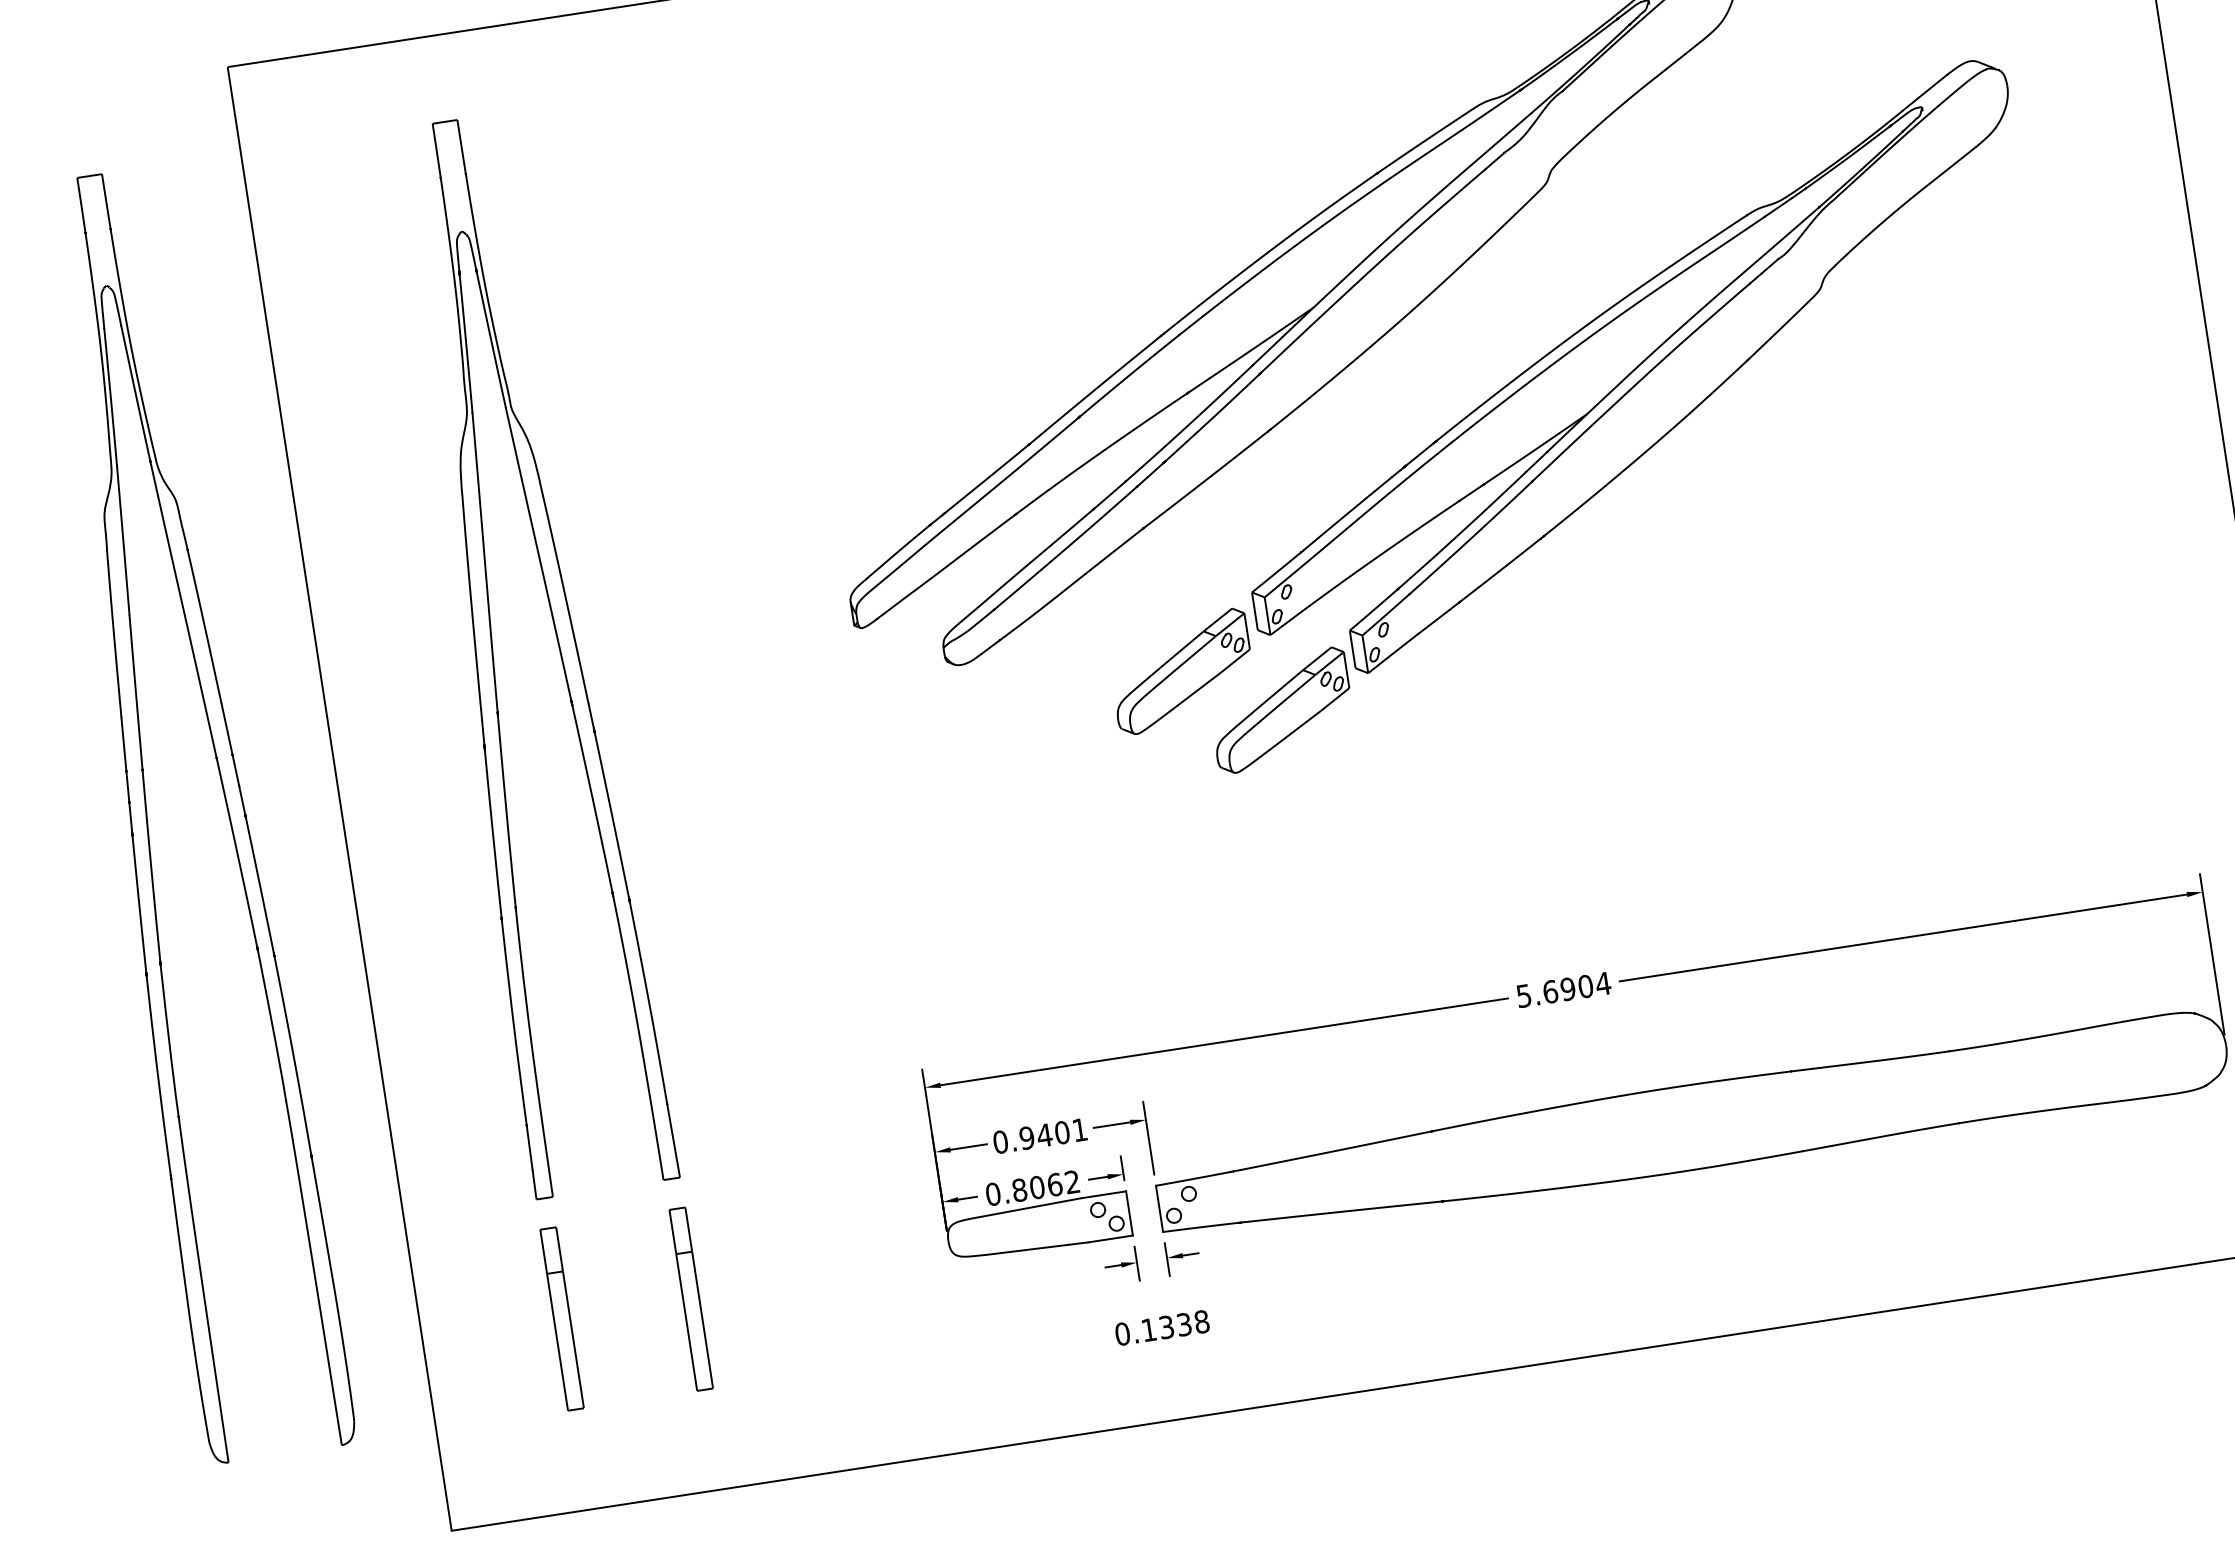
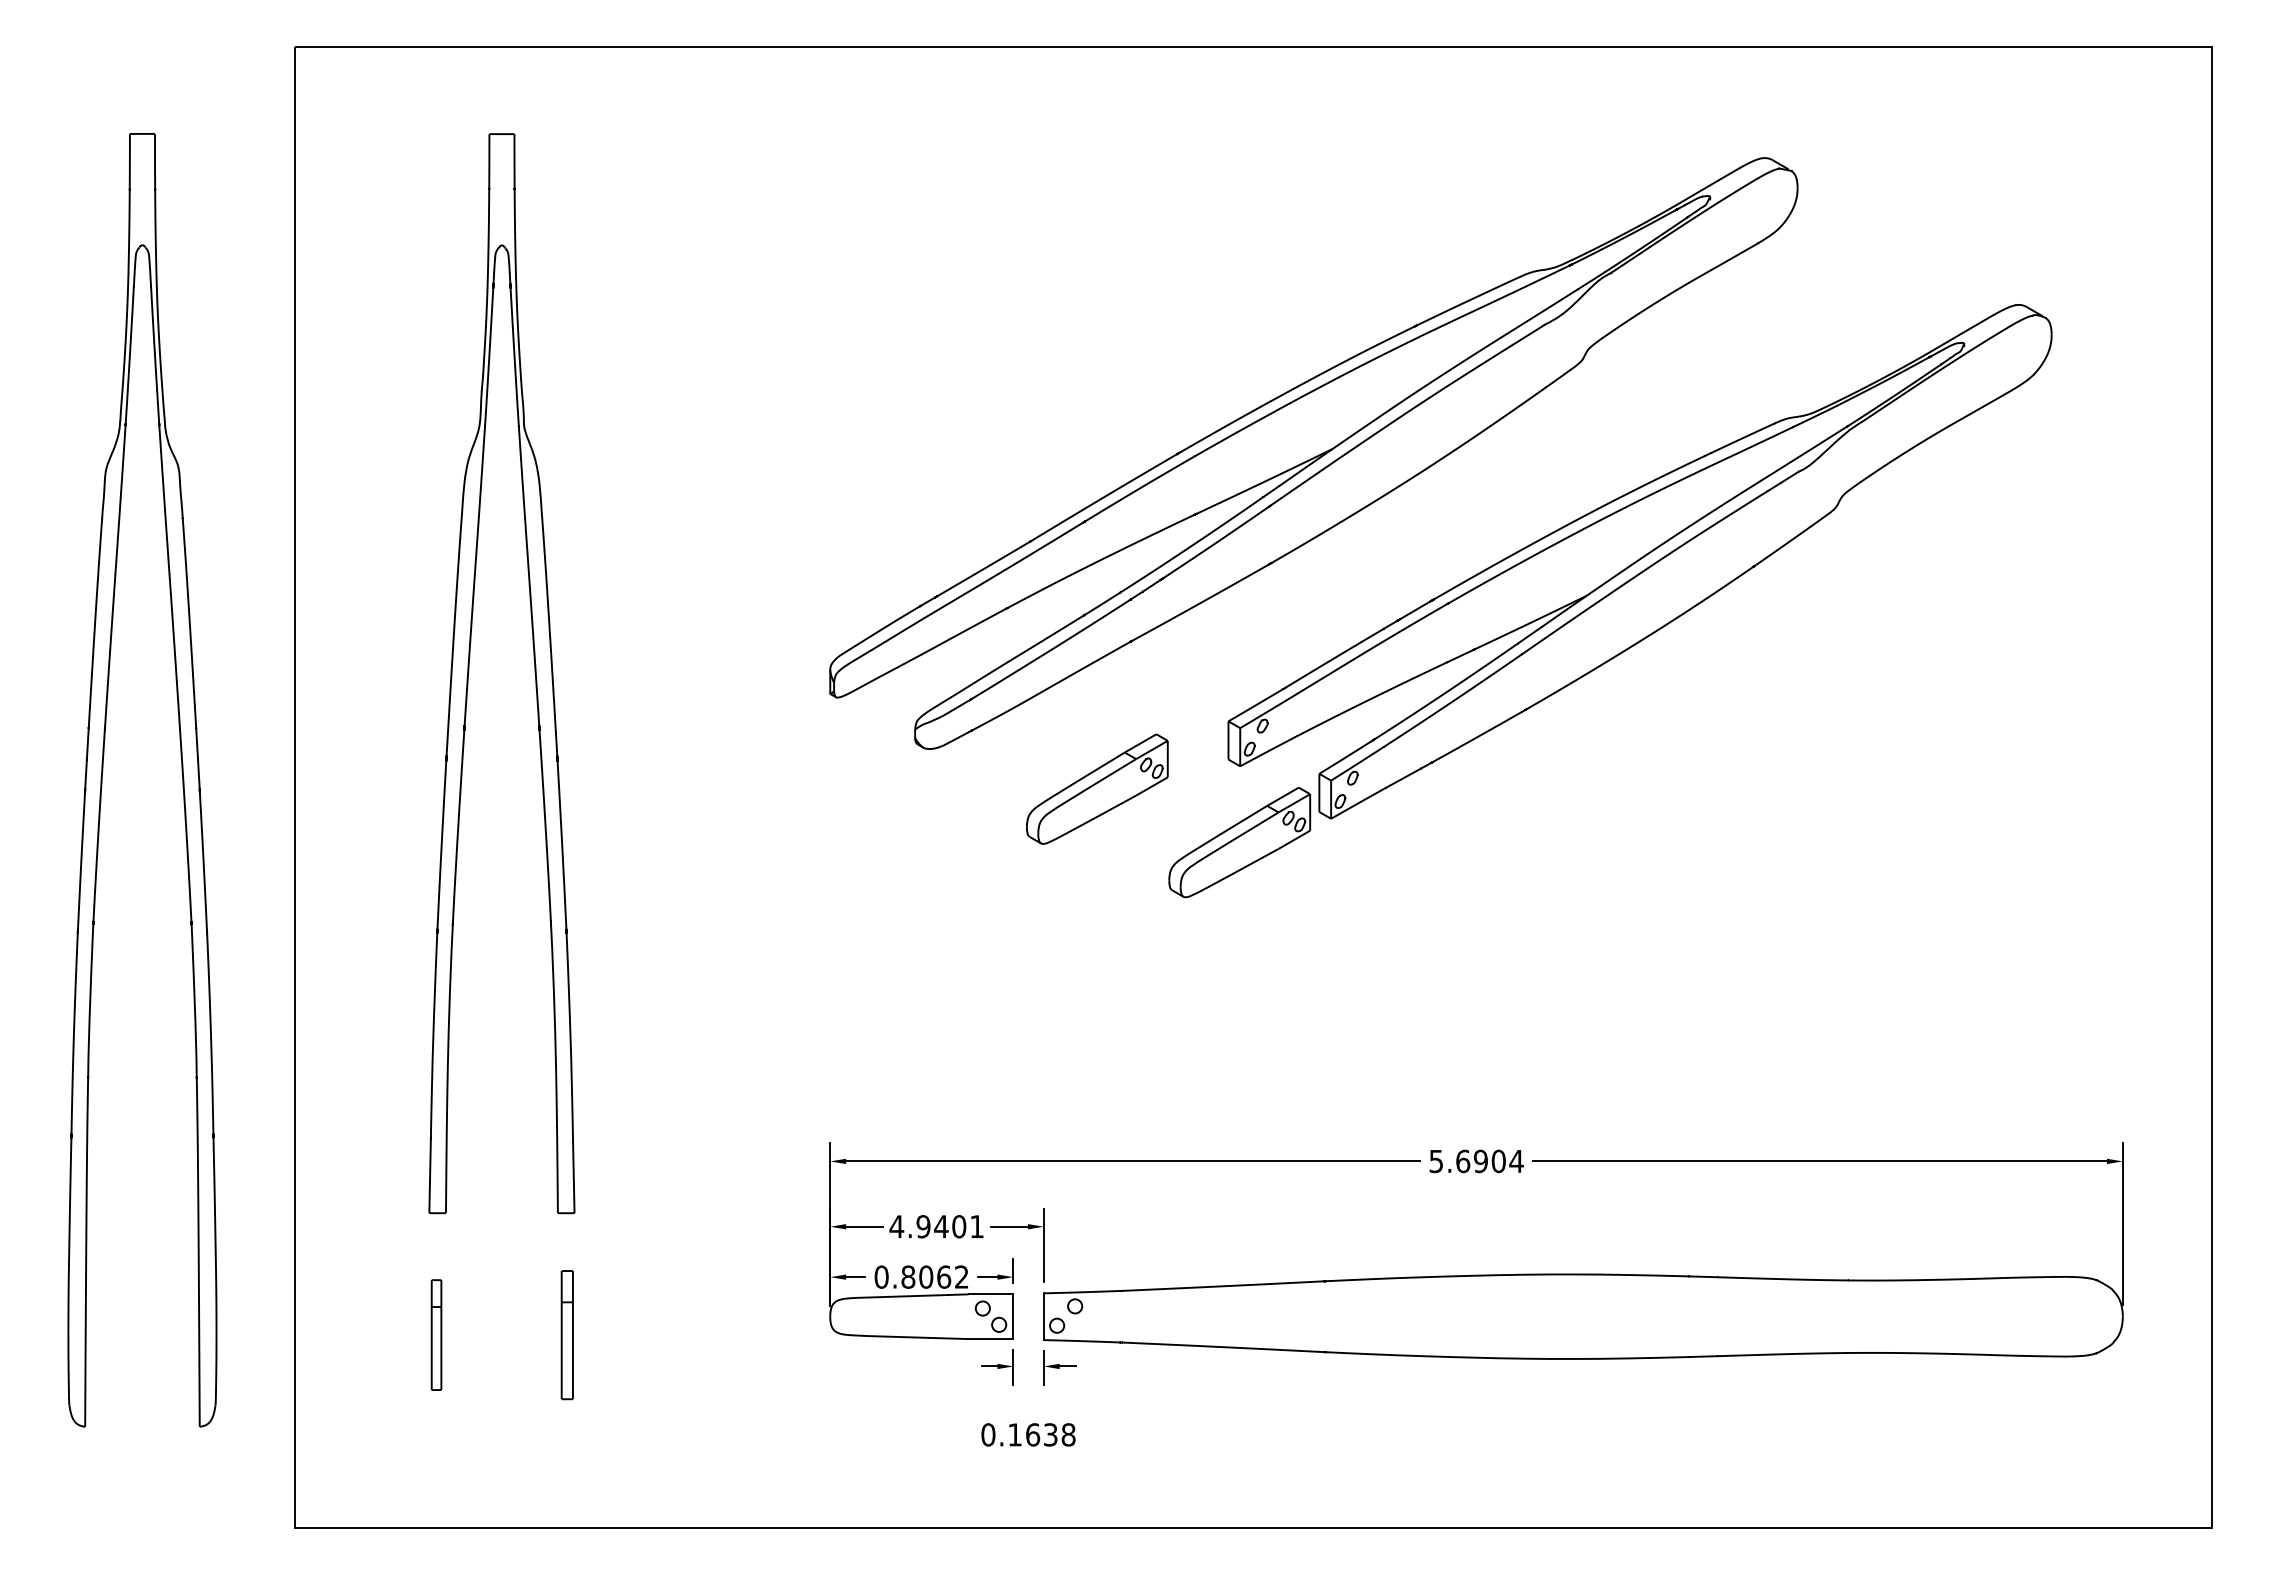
part: (1182, 671) -> (1097, 788), moved
text: (1000, 1141) -> (896, 1226), 0.9401 -> 4.9401
part: (691, 1298) -> (567, 1334), size x0.7
part: (561, 1318) -> (436, 1334), size x0.6
text: (1167, 1326) -> (1033, 1434), 0.1338 -> 0.1638

